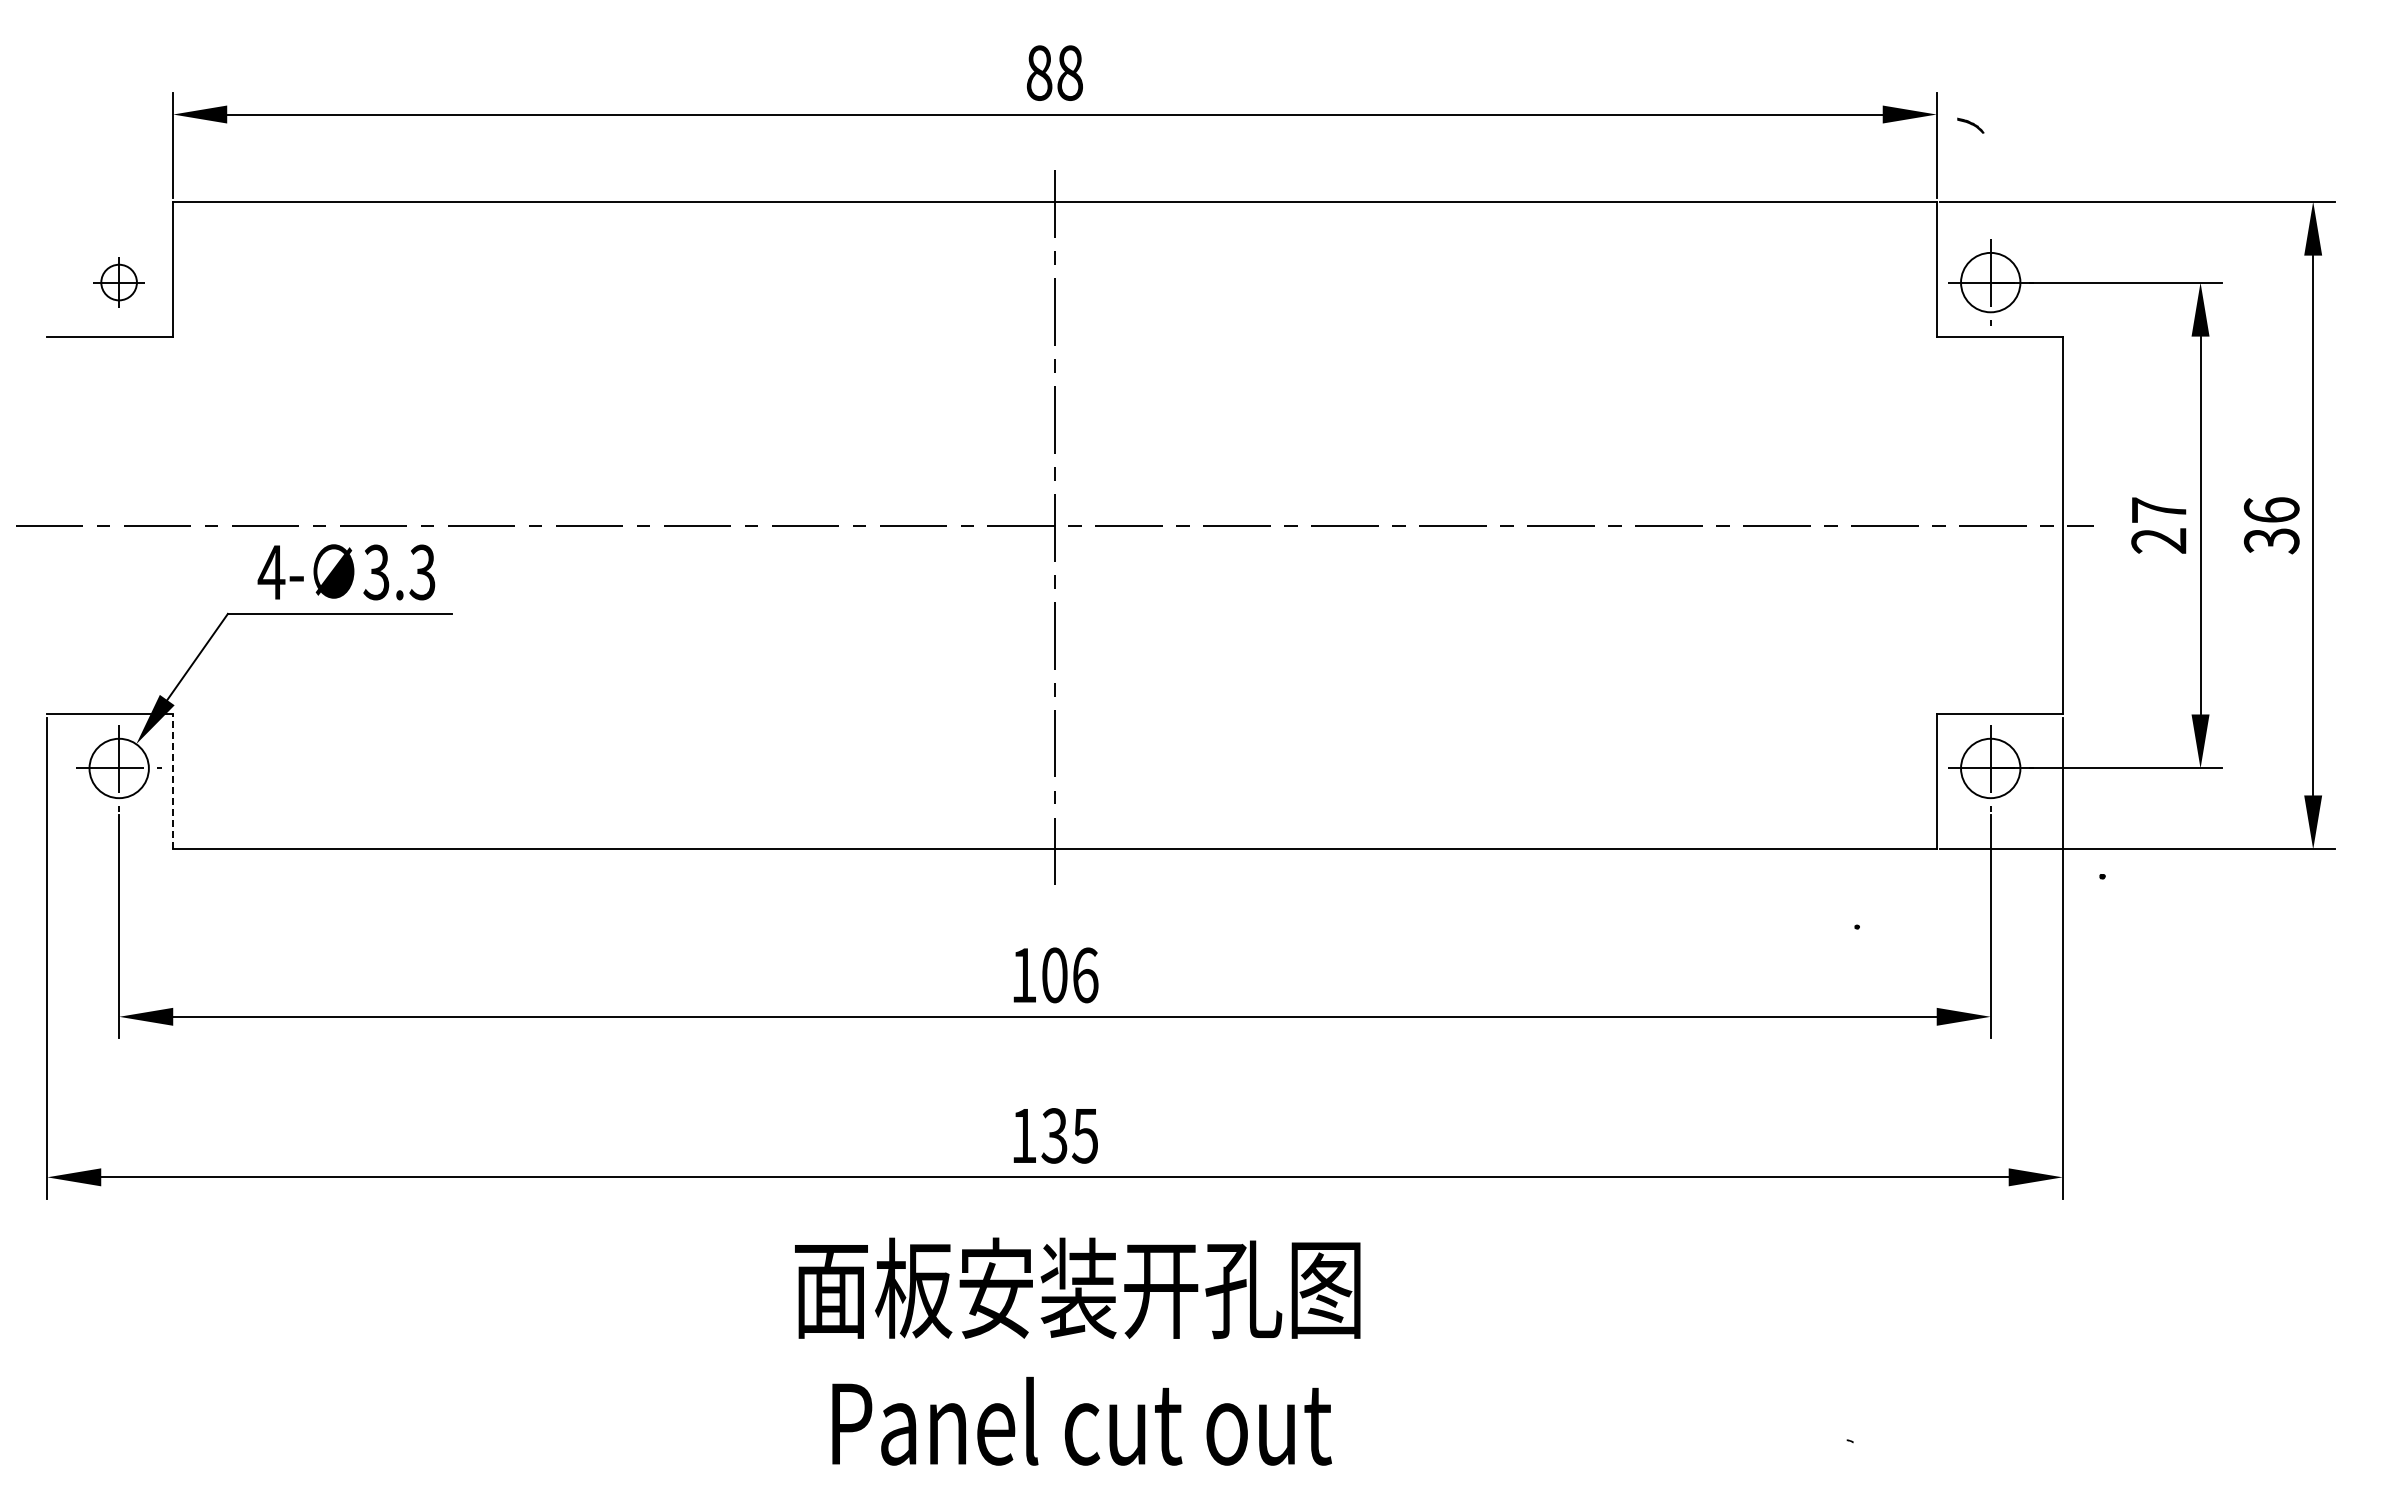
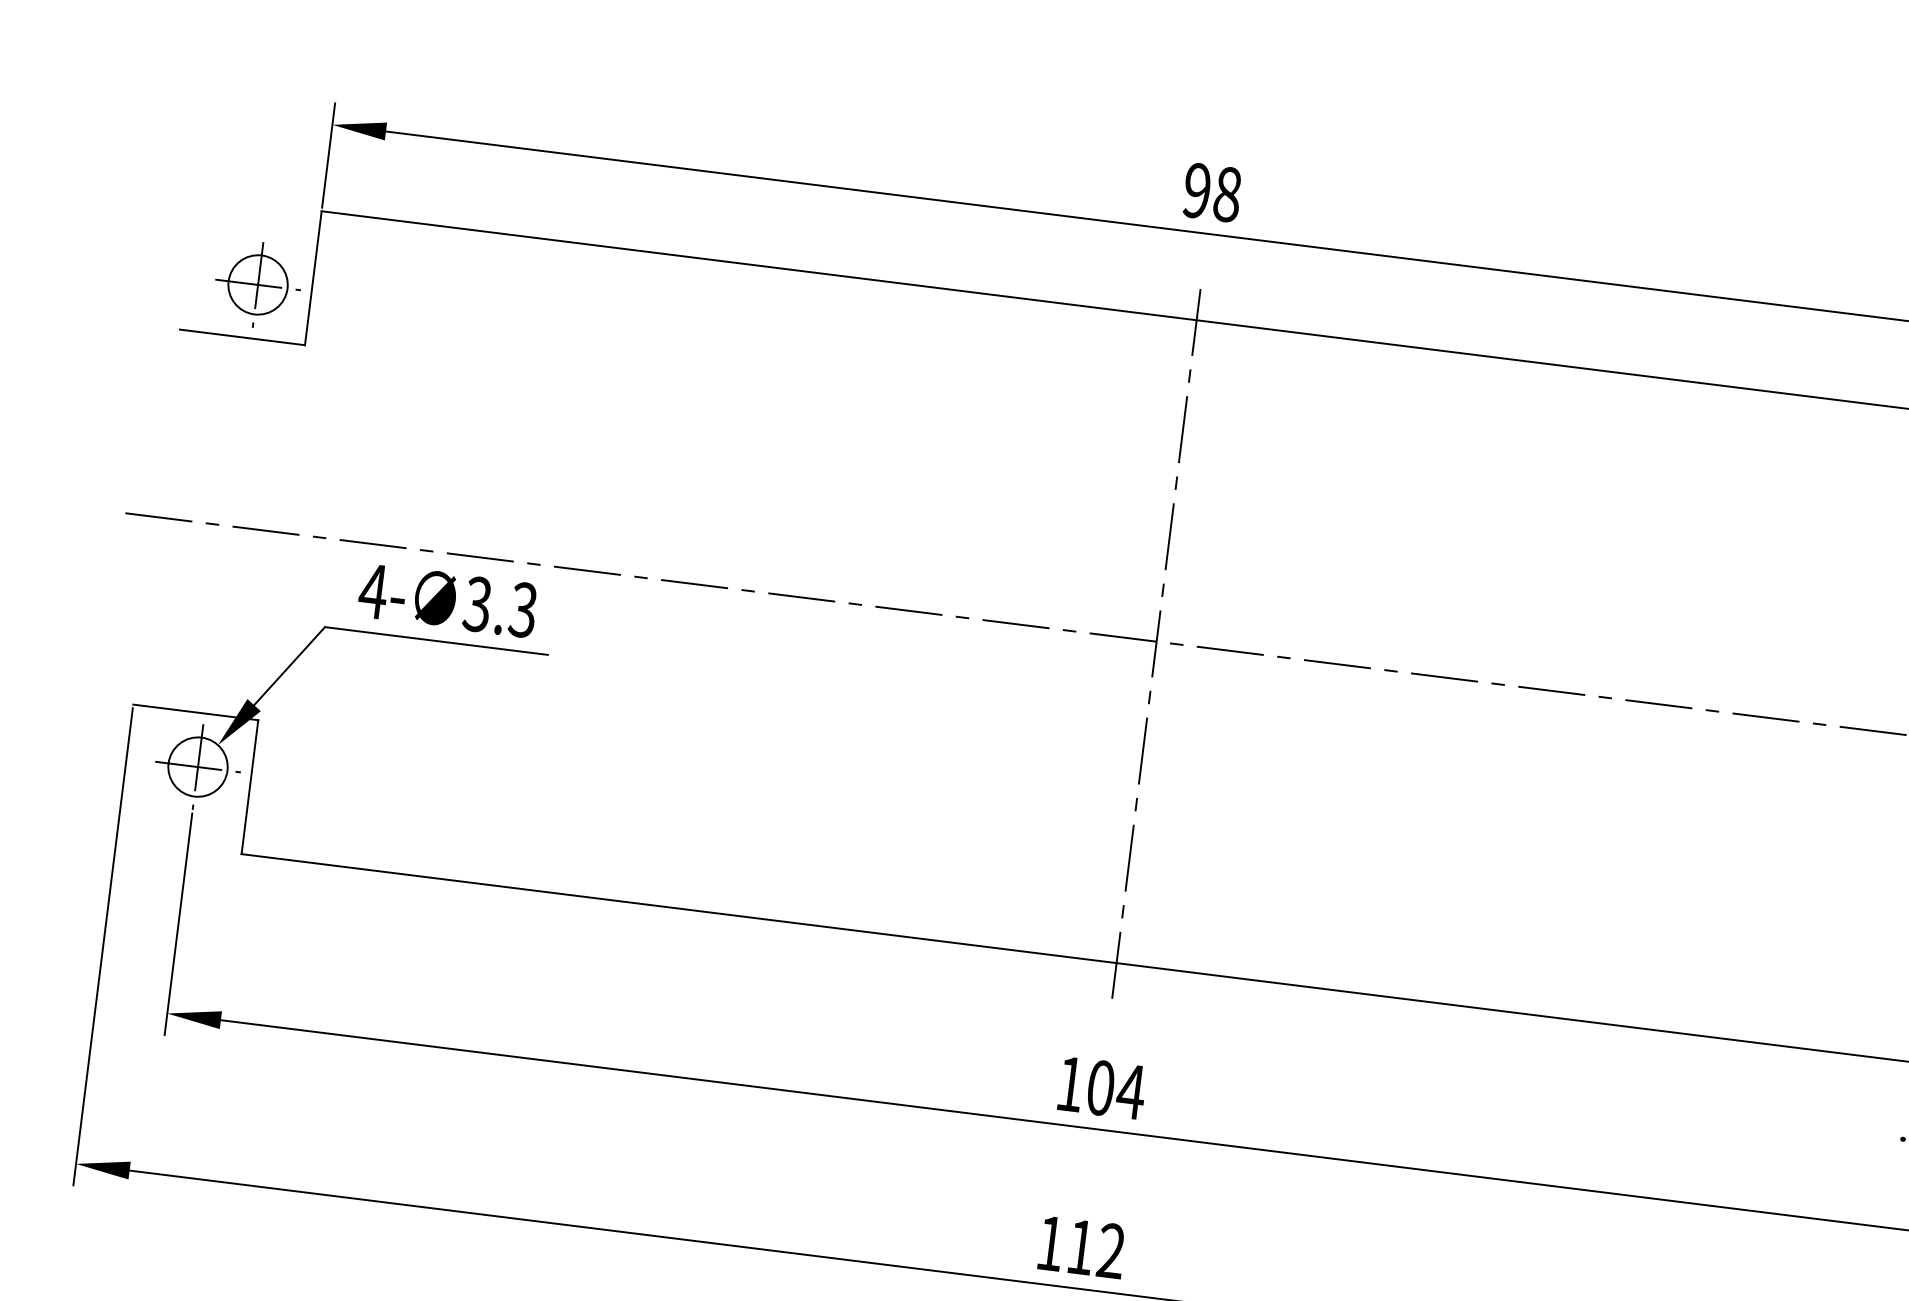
text: (1039, 72) -> (1197, 190), 88 -> 98
part: (118, 282) -> (257, 284), size x1.67
line: (173, 781) -> (250, 786), dashed -> solid
text: (1085, 975) -> (1131, 1091), 106 -> 104
text: (1069, 1135) -> (1095, 1248), 135 -> 112

